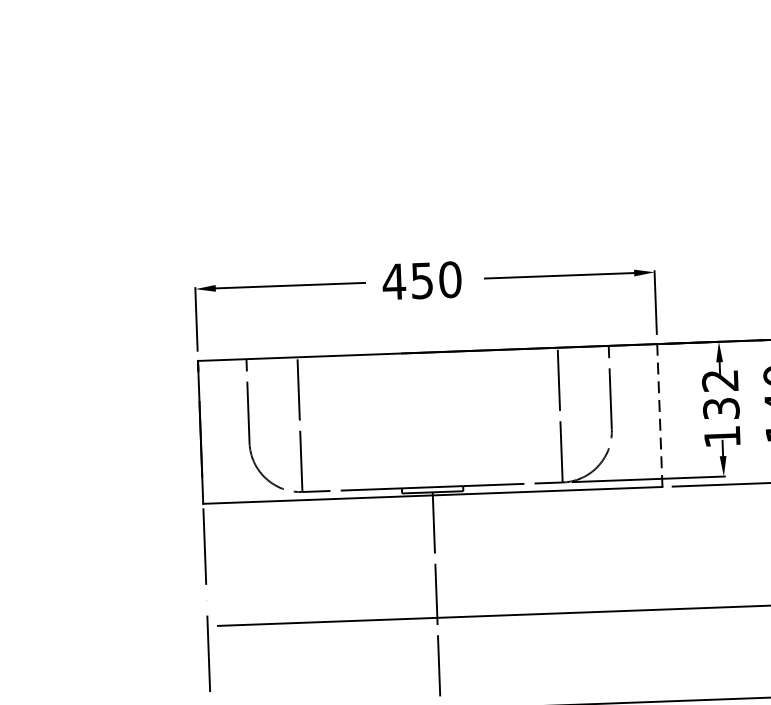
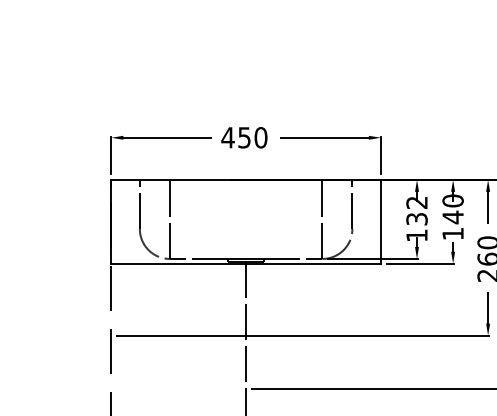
line: (659, 415) -> (380, 221), dashed -> solid

